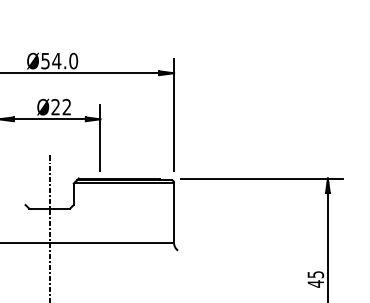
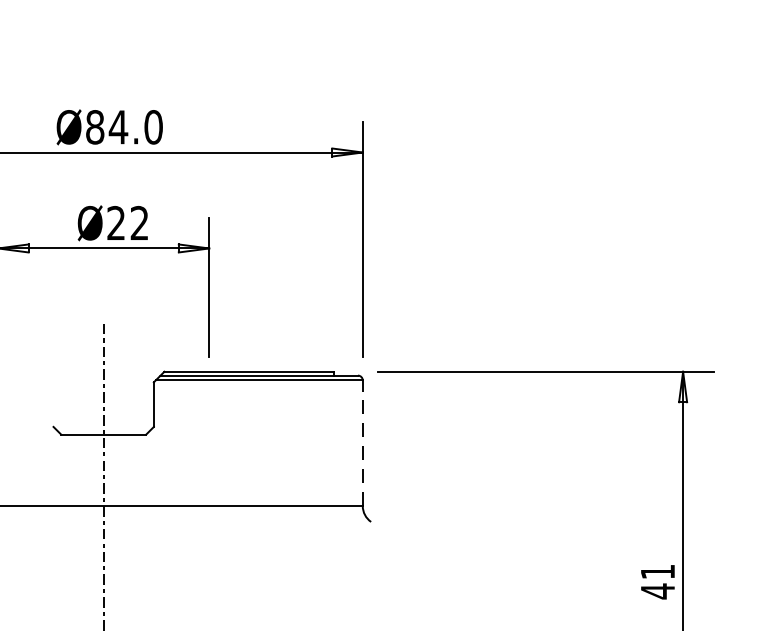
text: (45, 60) -> (94, 125), Ø54.0 -> Ø84.0
line: (174, 212) -> (363, 442), solid -> dashed
text: (315, 274) -> (657, 571), 45 -> 41

